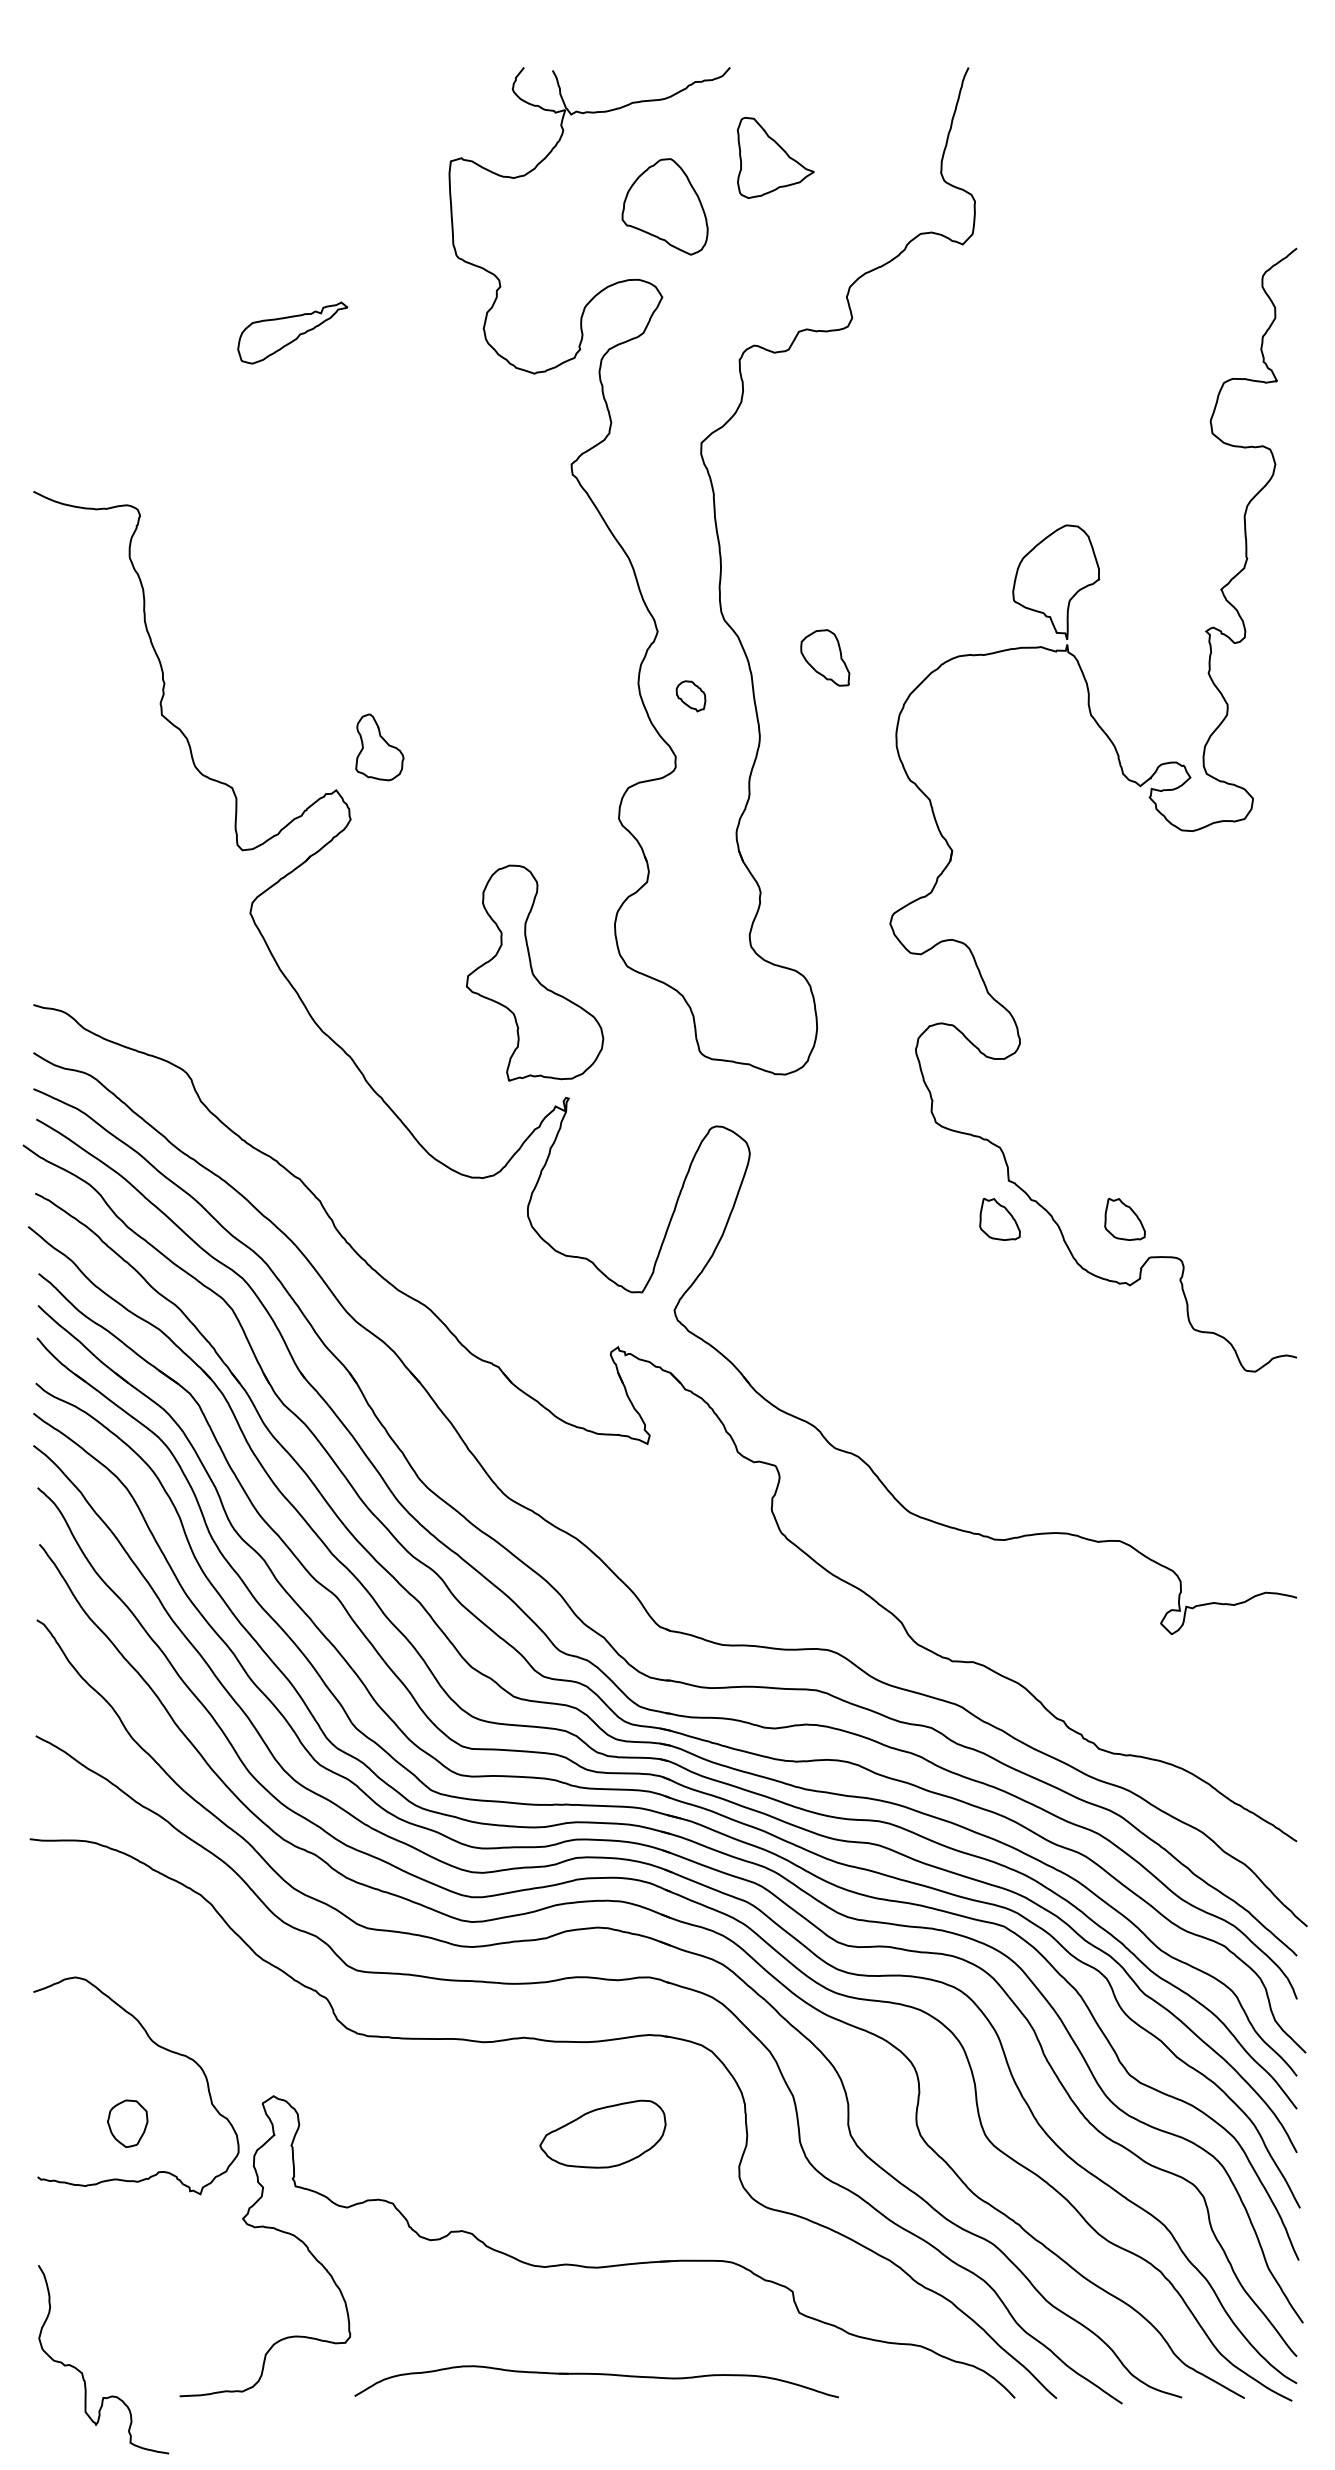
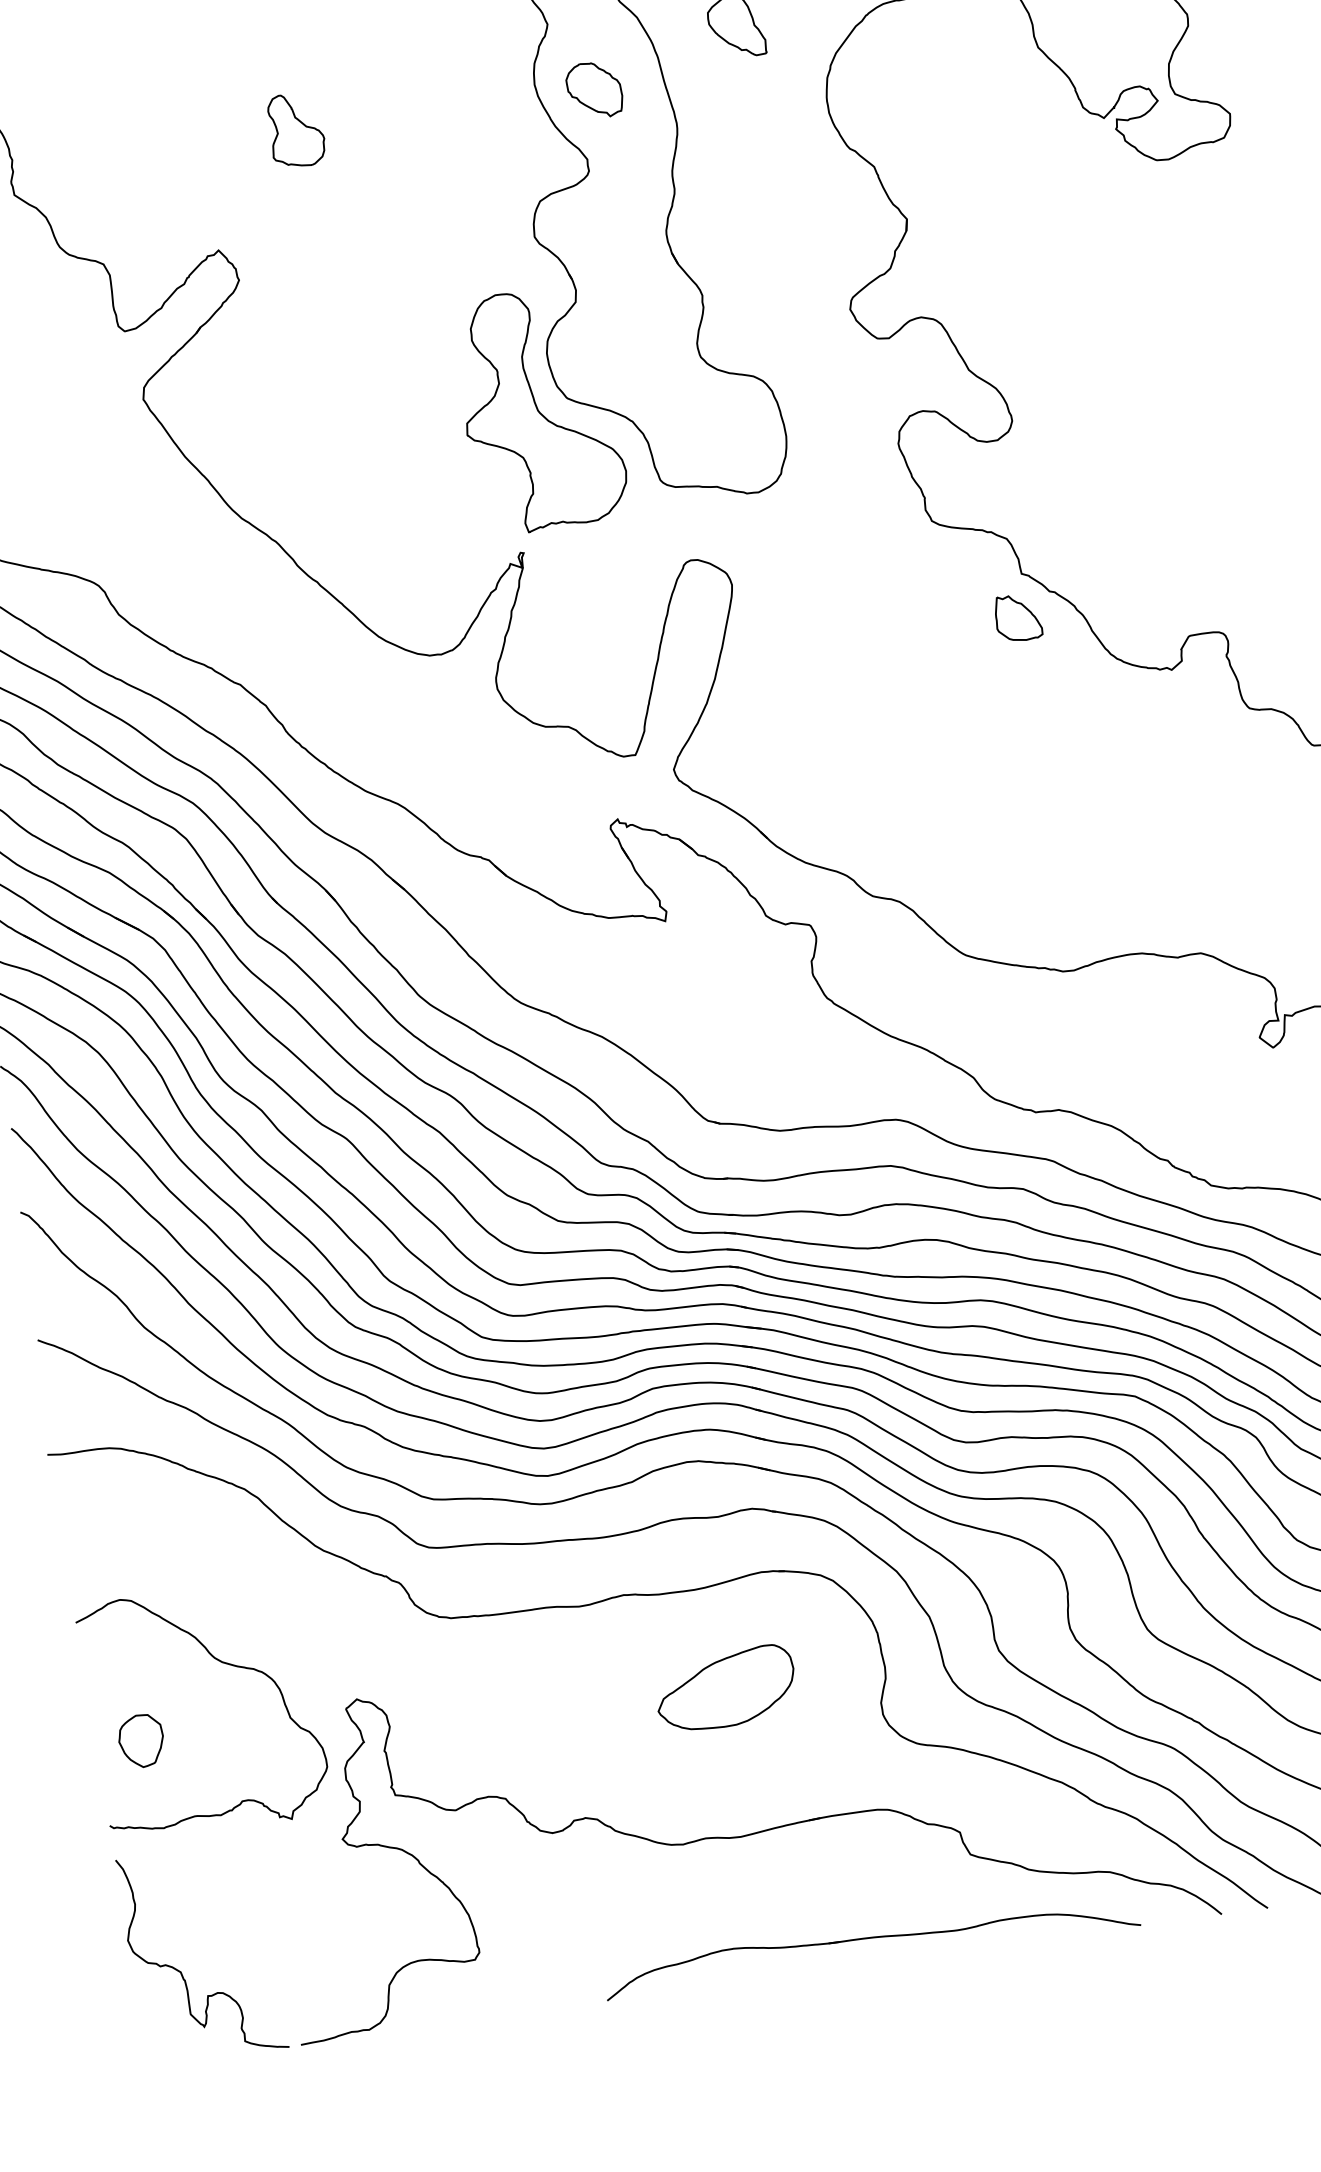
part: (690, 696) -> (594, 90), size x1.67
part: (379, 747) -> (296, 130), moved
part: (535, 972) -> (540, 408), moved
part: (1124, 1218) -> (1155, 597), removed
part: (127, 2123) -> (141, 1740), moved
curve: (83, 2373) -> (182, 1972), moved
part: (596, 2374) -> (870, 1938), moved

